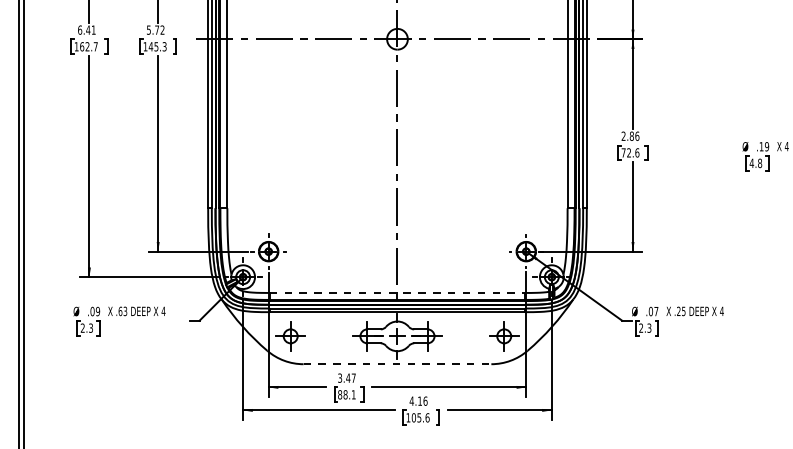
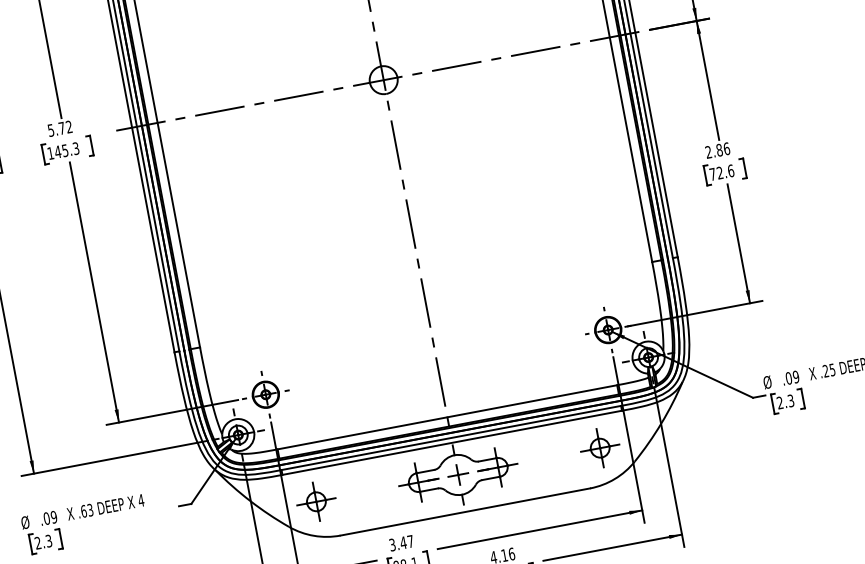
line: (397, 292) -> (447, 416), dashed -> solid
text: (656, 311) -> (796, 376), .07 -> .09
line: (397, 364) -> (465, 512), dashed -> solid

